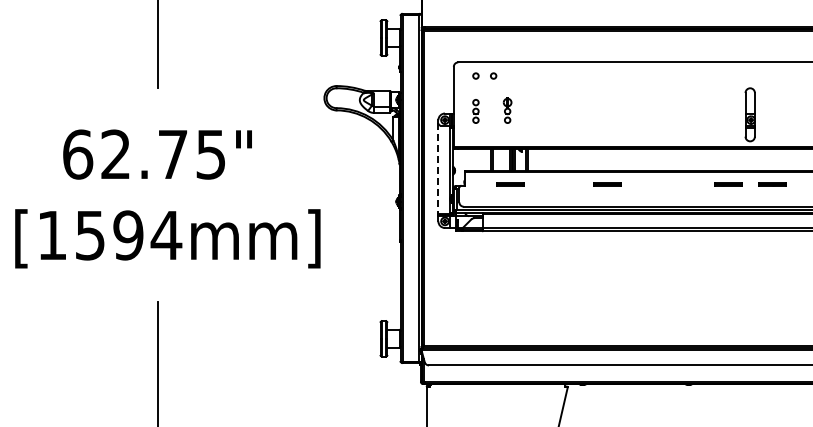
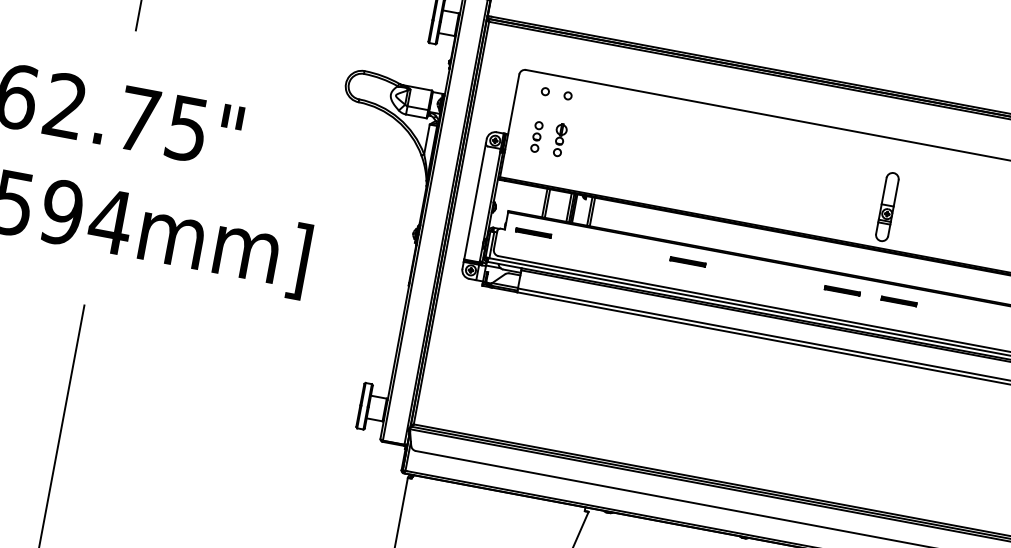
part: (507, 110) -> (559, 139), moved
line: (438, 169) -> (475, 202), dashed -> solid
line: (510, 184) -> (534, 233), moved

